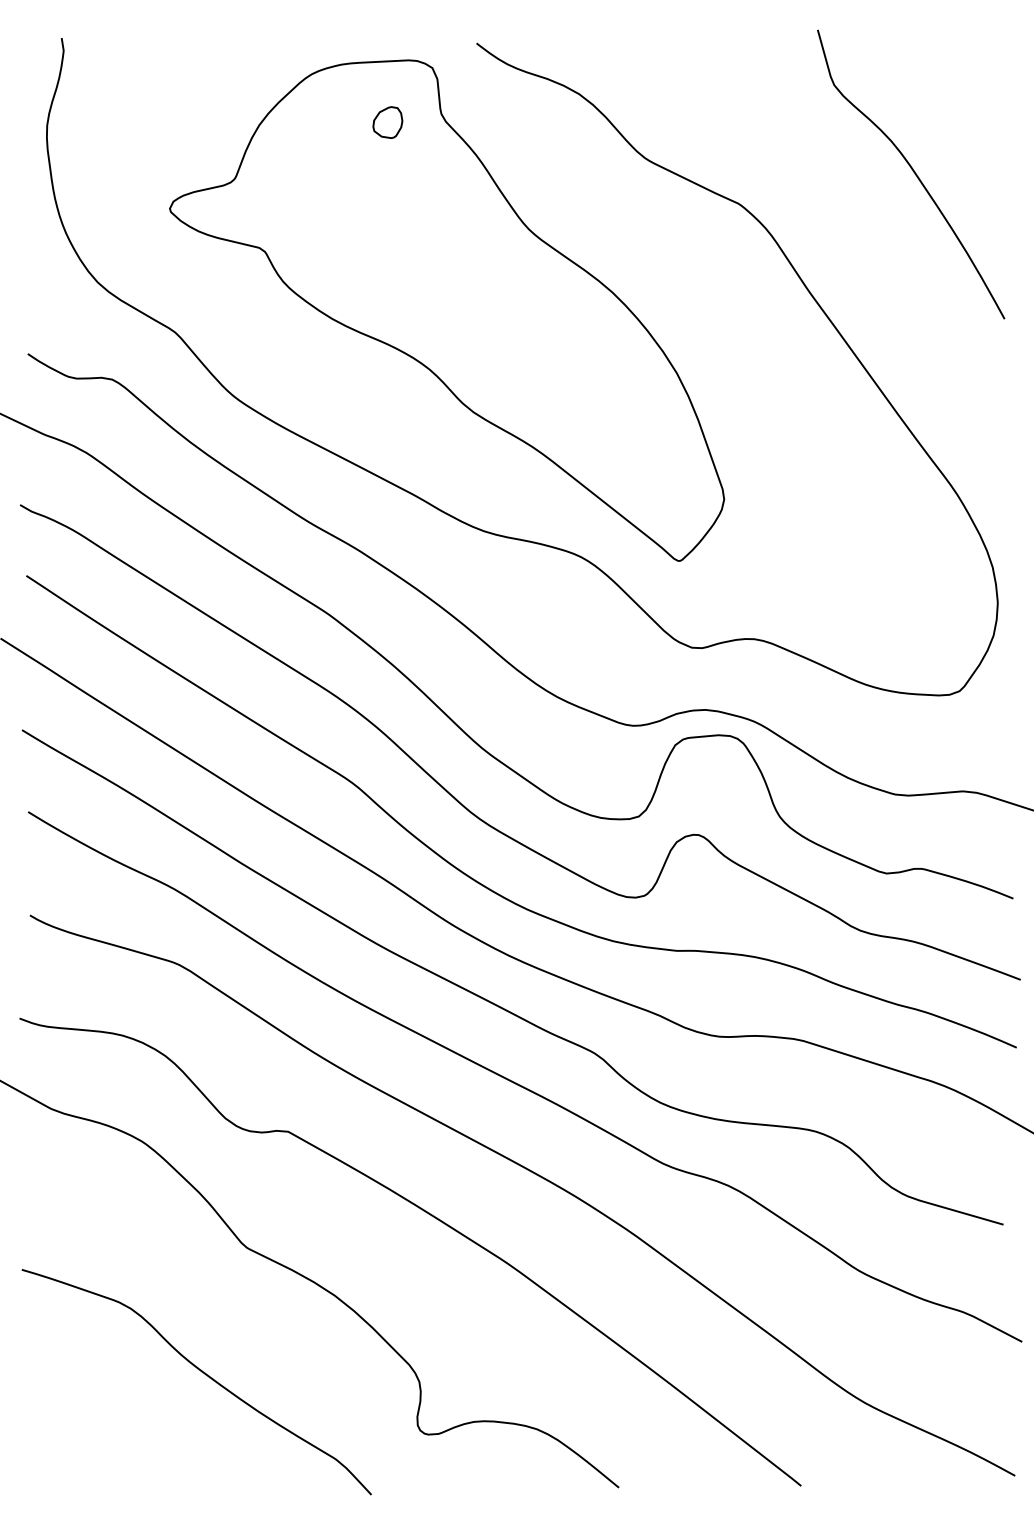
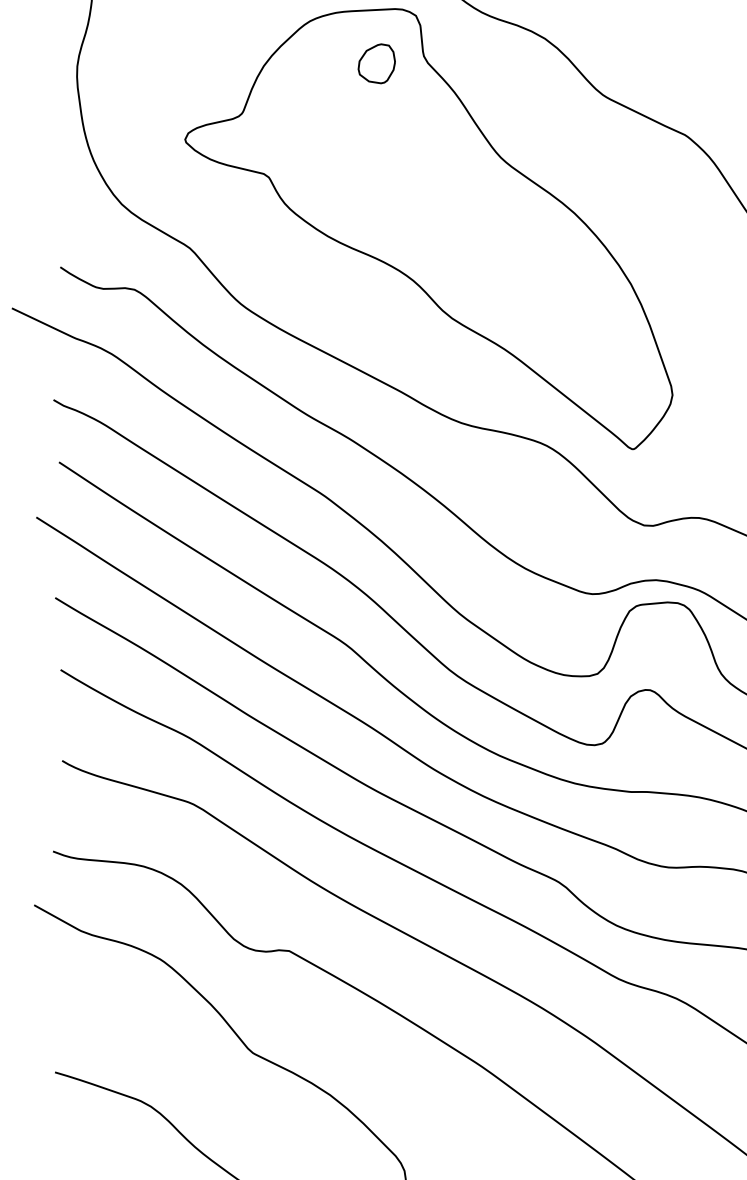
part: (387, 122) -> (376, 63), size x1.43

